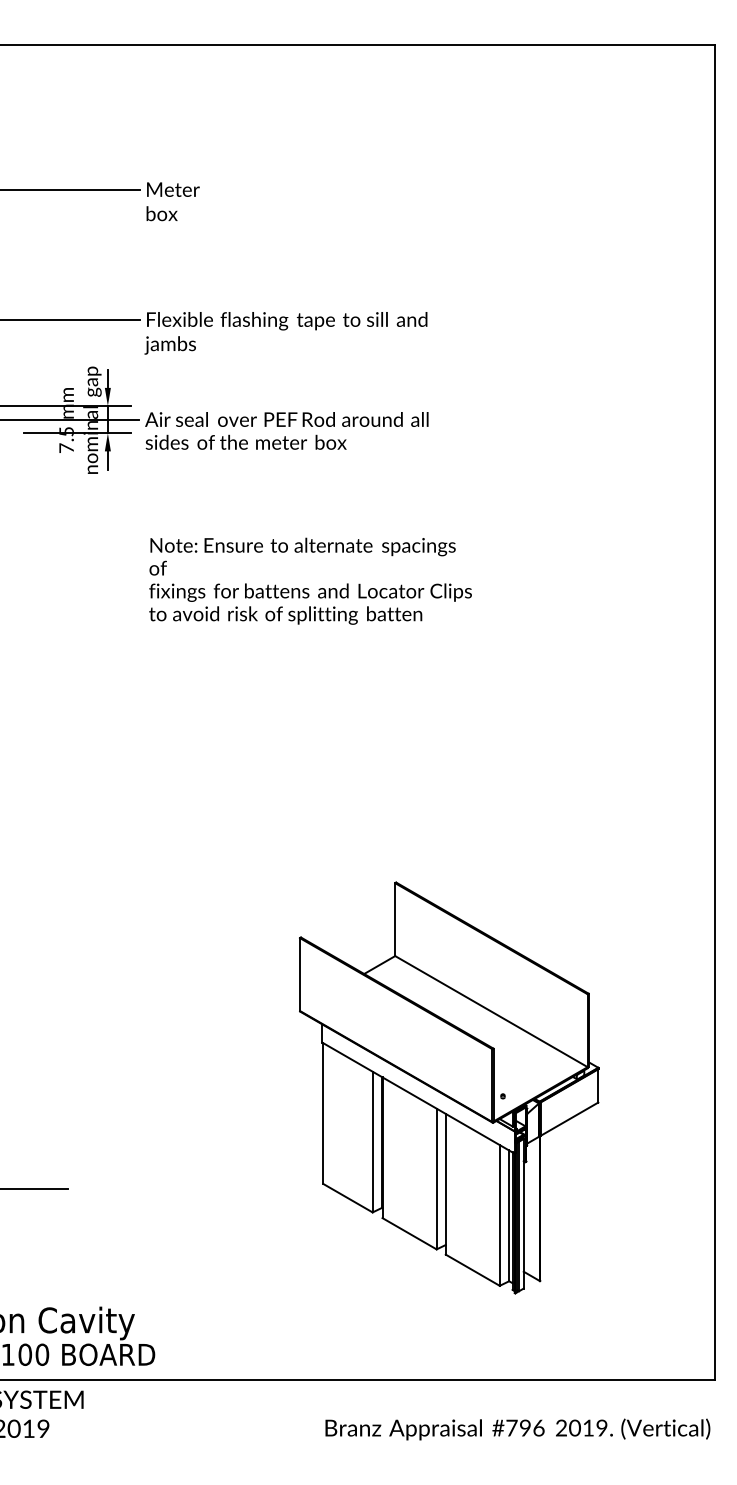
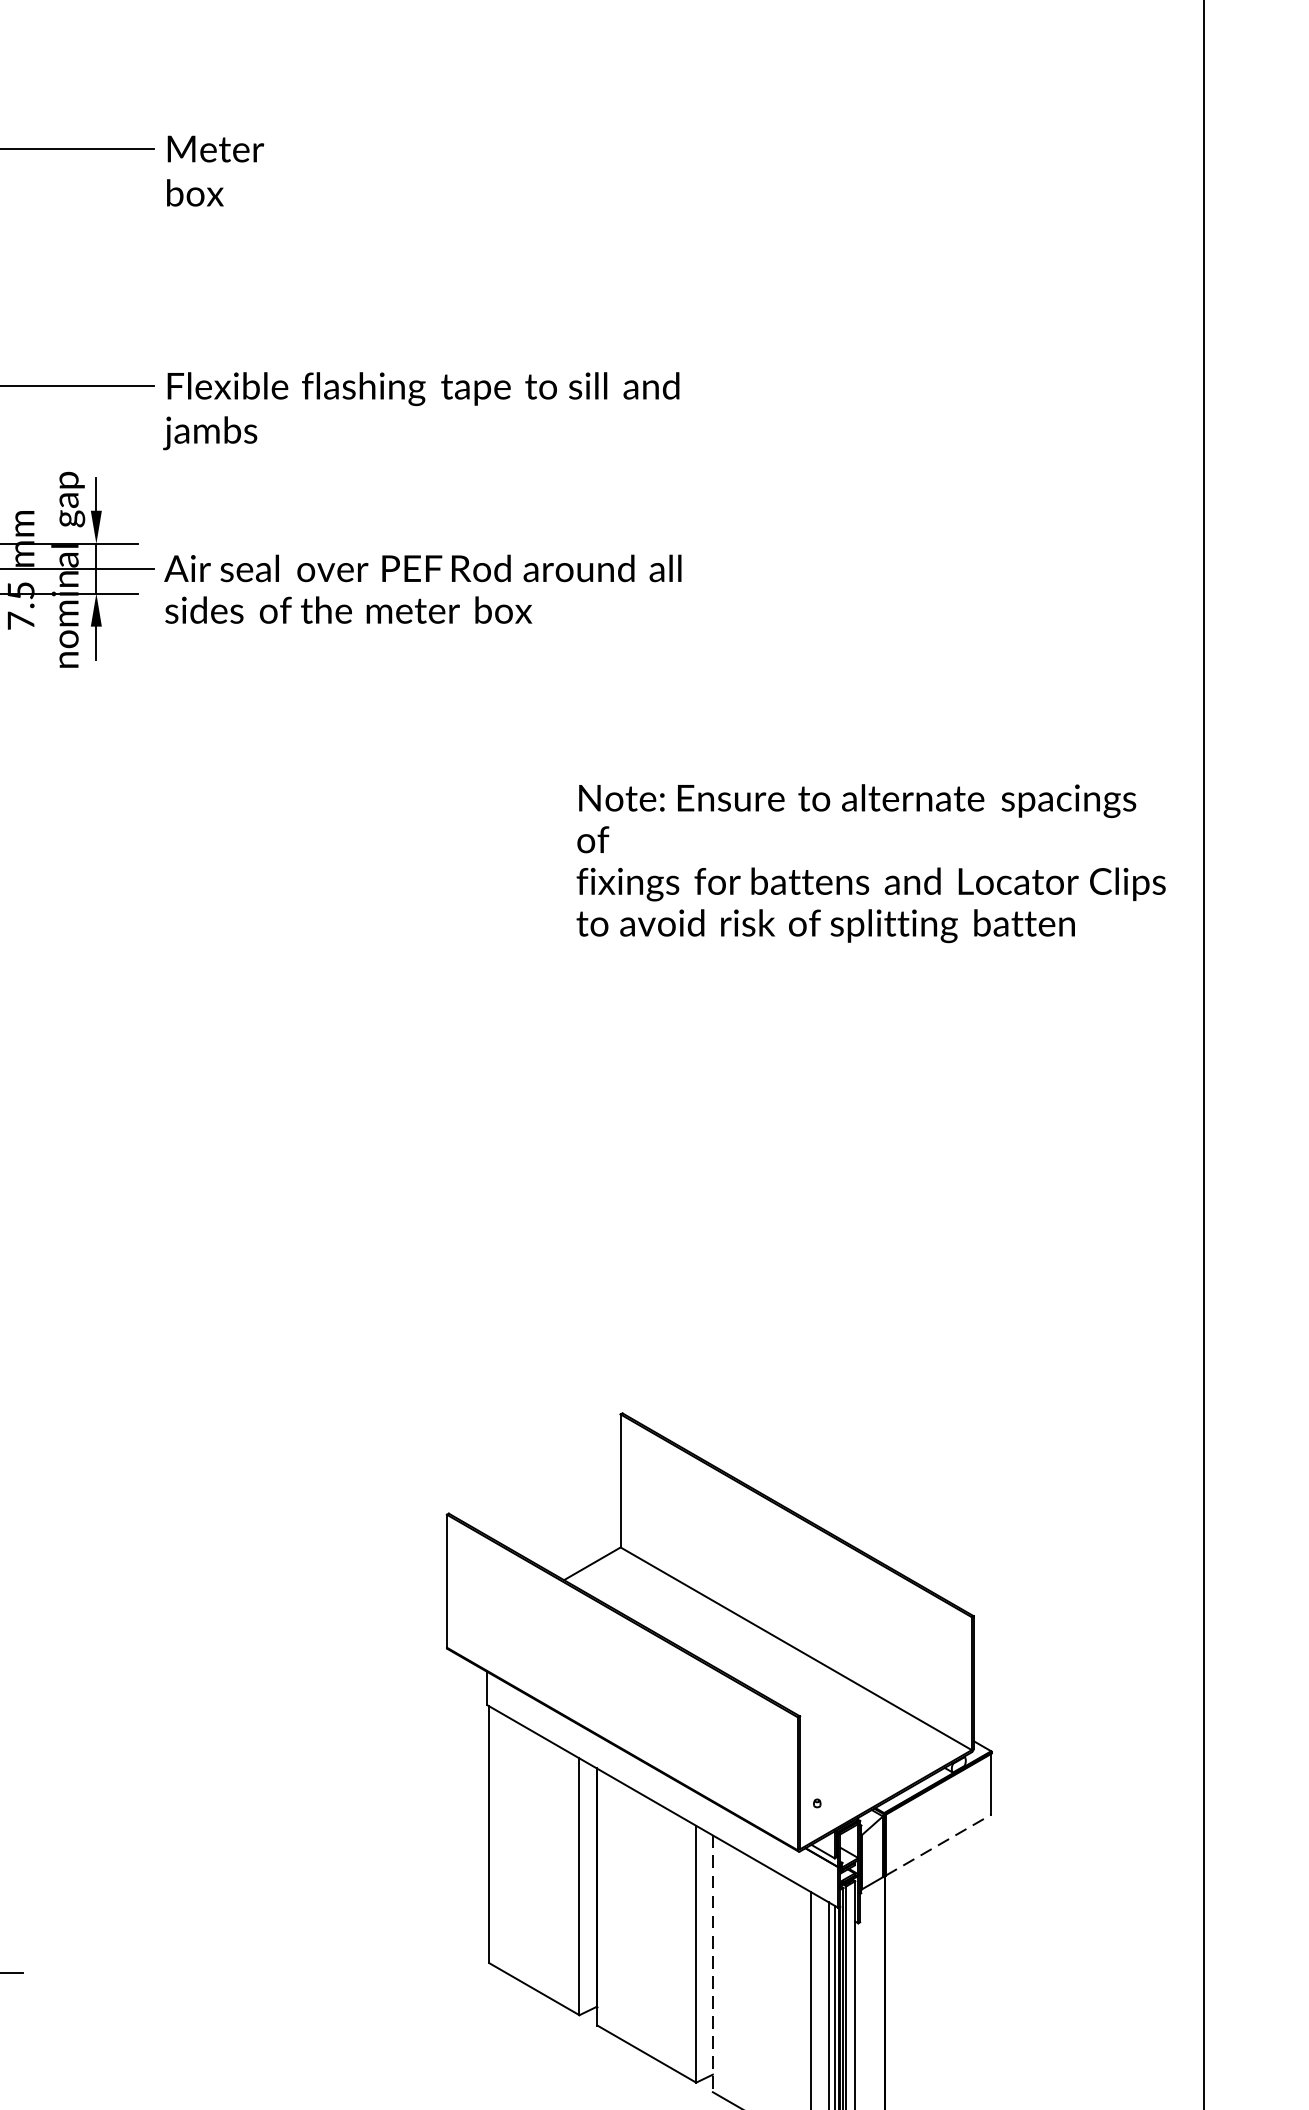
text: (310, 580) -> (871, 862), moved
line: (569, 1118) -> (938, 1843), solid -> dashed
line: (445, 1184) -> (712, 1964), solid -> dashed

